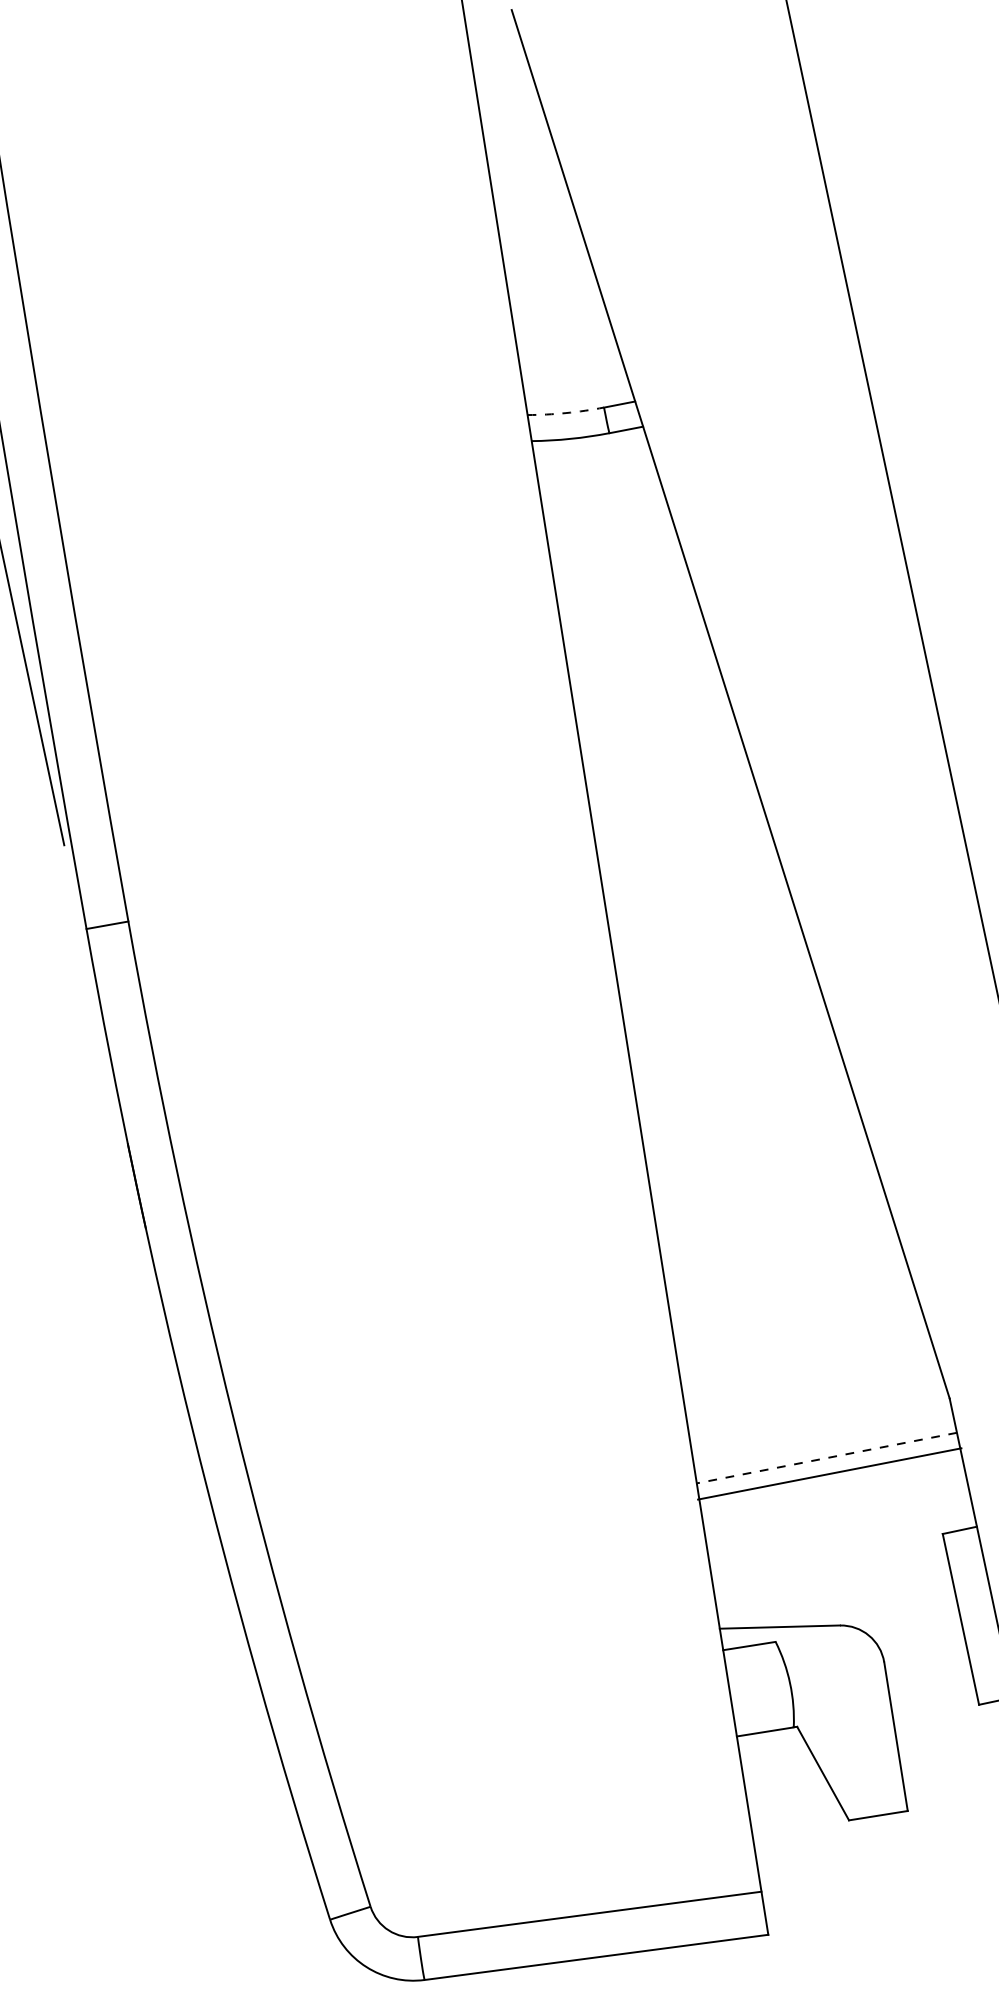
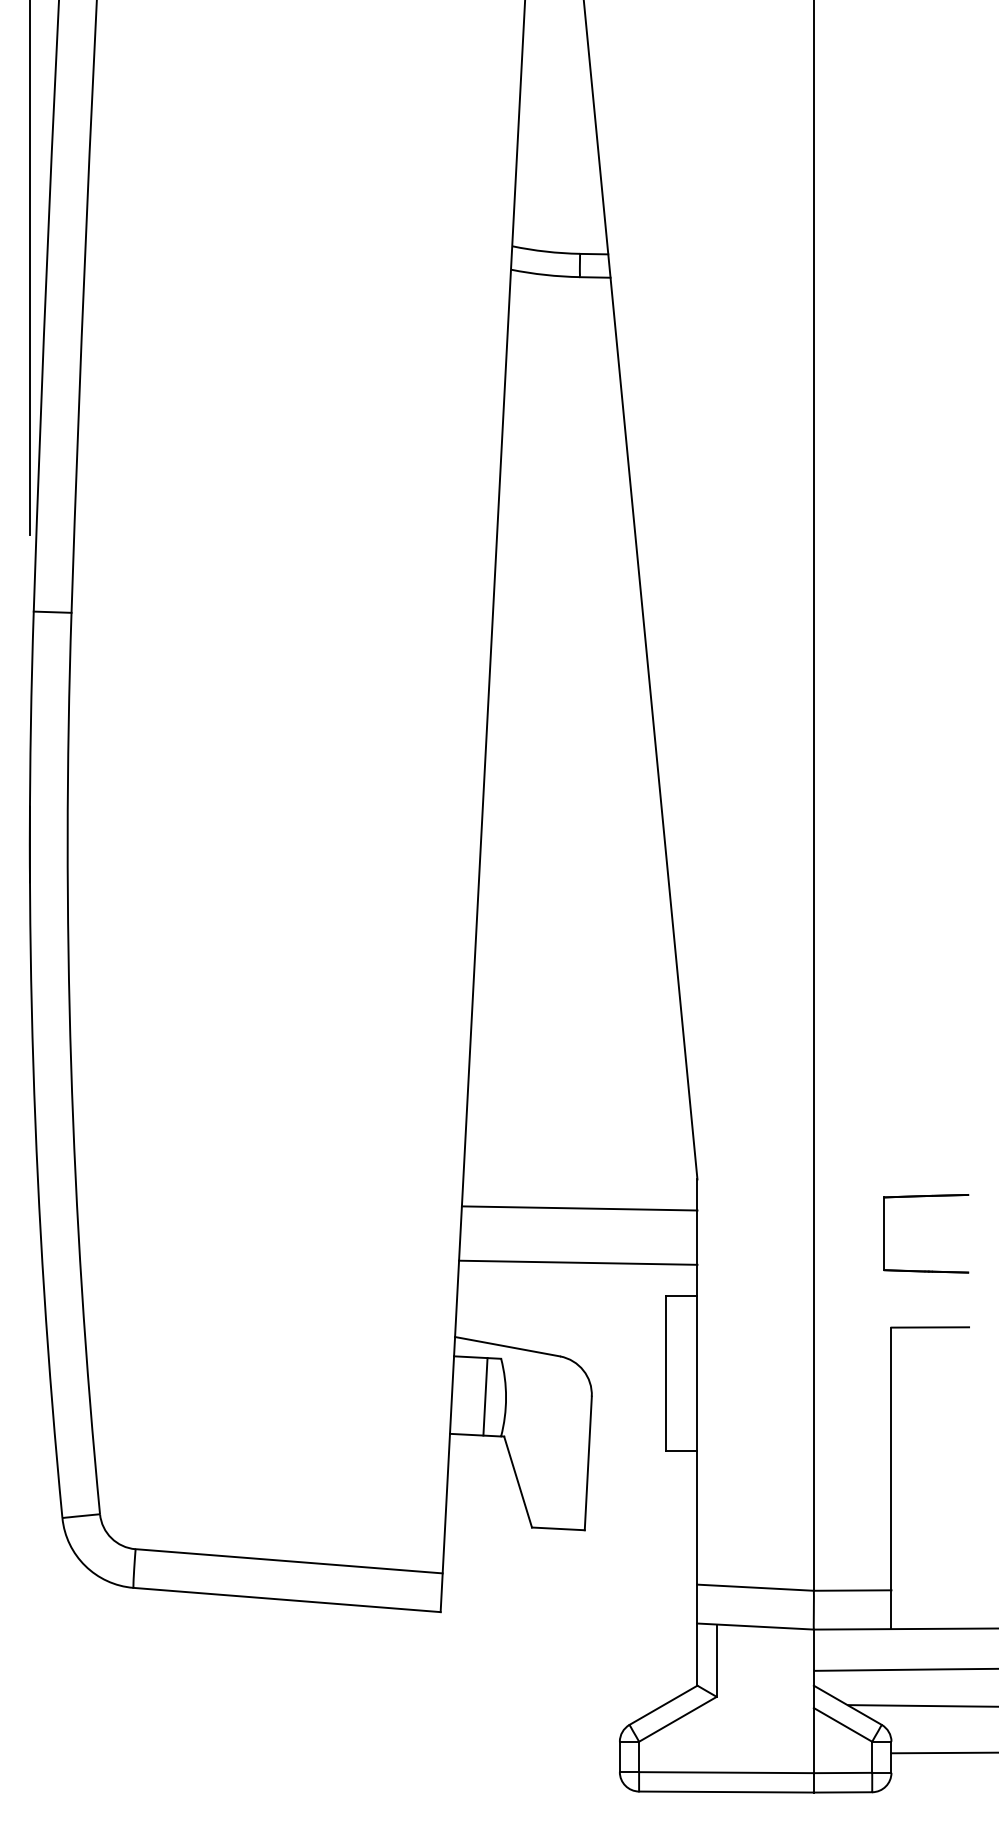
arc: (565, 413) -> (545, 251), dashed -> solid
line: (826, 1458) -> (579, 1208), dashed -> solid
line: (829, 1473) -> (578, 1262), moved
line: (767, 1687) -> (485, 1396), added

